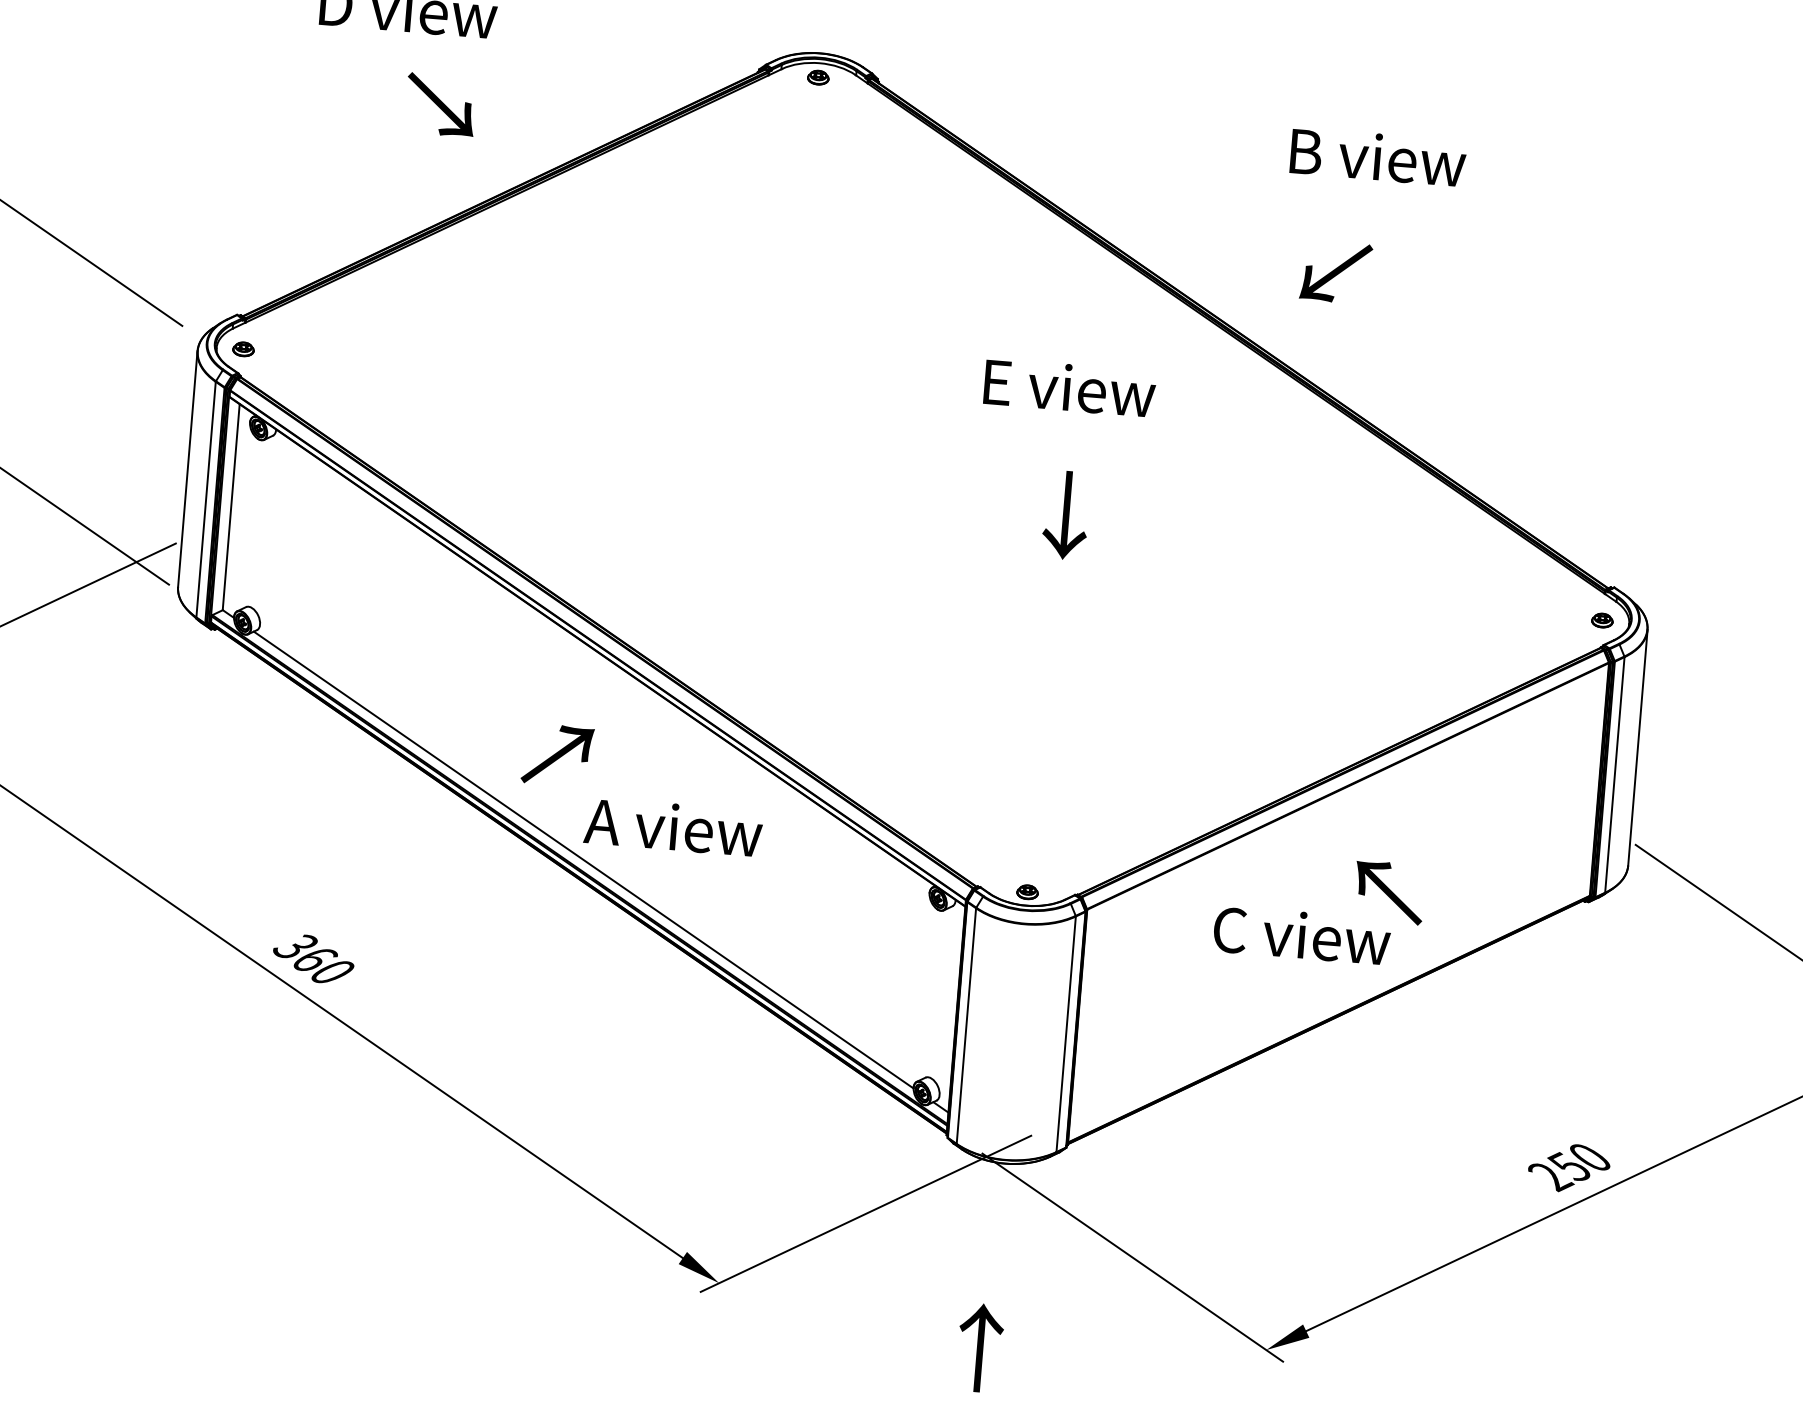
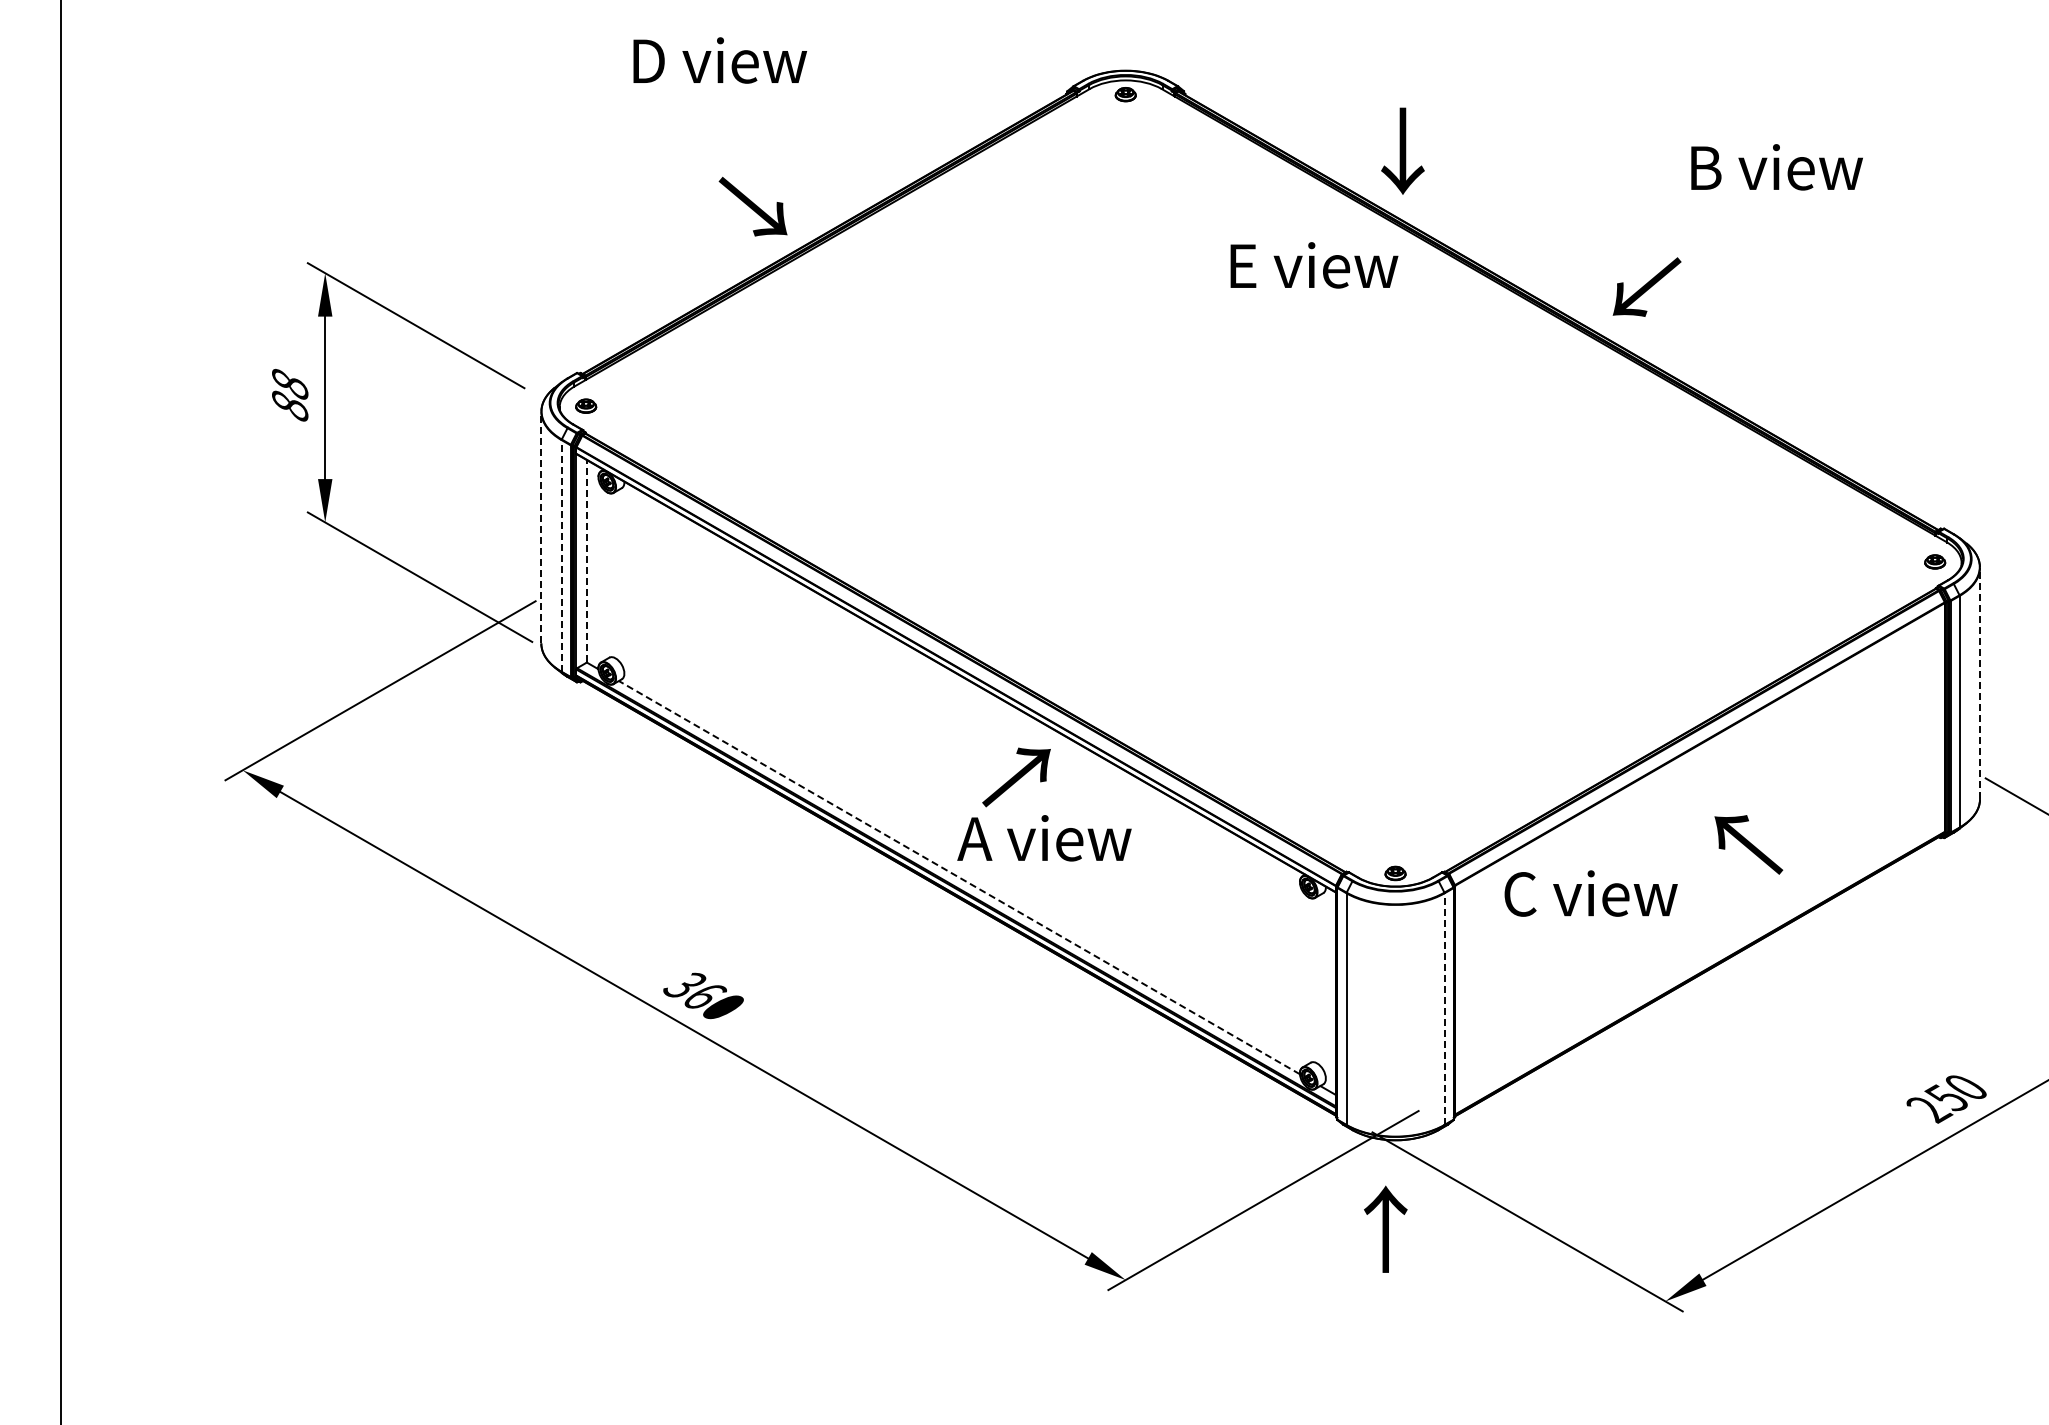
text: (440, 104) -> (752, 206), moved
text: (1377, 157) -> (1776, 167), moved
text: (1335, 271) -> (1646, 286), moved
text: (1070, 387) -> (1314, 265), moved
line: (187, 469) -> (541, 527), solid -> dashed
line: (205, 499) -> (561, 555), solid -> dashed
line: (230, 506) -> (586, 560), solid -> dashed
text: (1065, 514) -> (1402, 150), moved
line: (1638, 747) -> (1980, 683), solid -> dashed
text: (557, 755) -> (1016, 777), moved
line: (582, 859) -> (958, 877), solid -> dashed
text: (1301, 935) -> (1590, 893), moved
line: (1066, 1034) -> (1444, 1009), solid -> dashed
text: (979, 1347) -> (1385, 1228), moved

